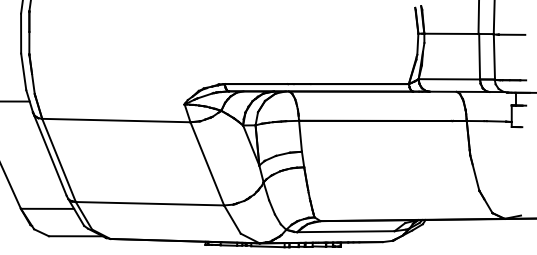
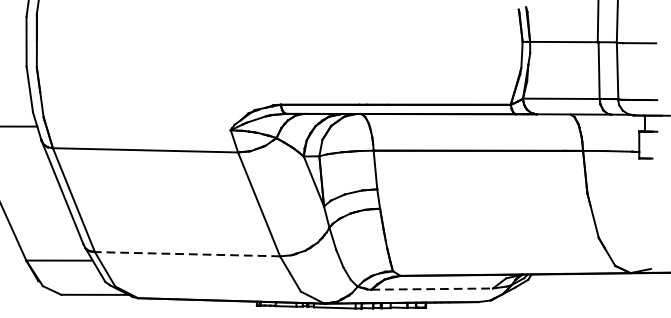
line: (149, 203) -> (186, 253), solid -> dashed
line: (345, 231) -> (431, 288), solid -> dashed

